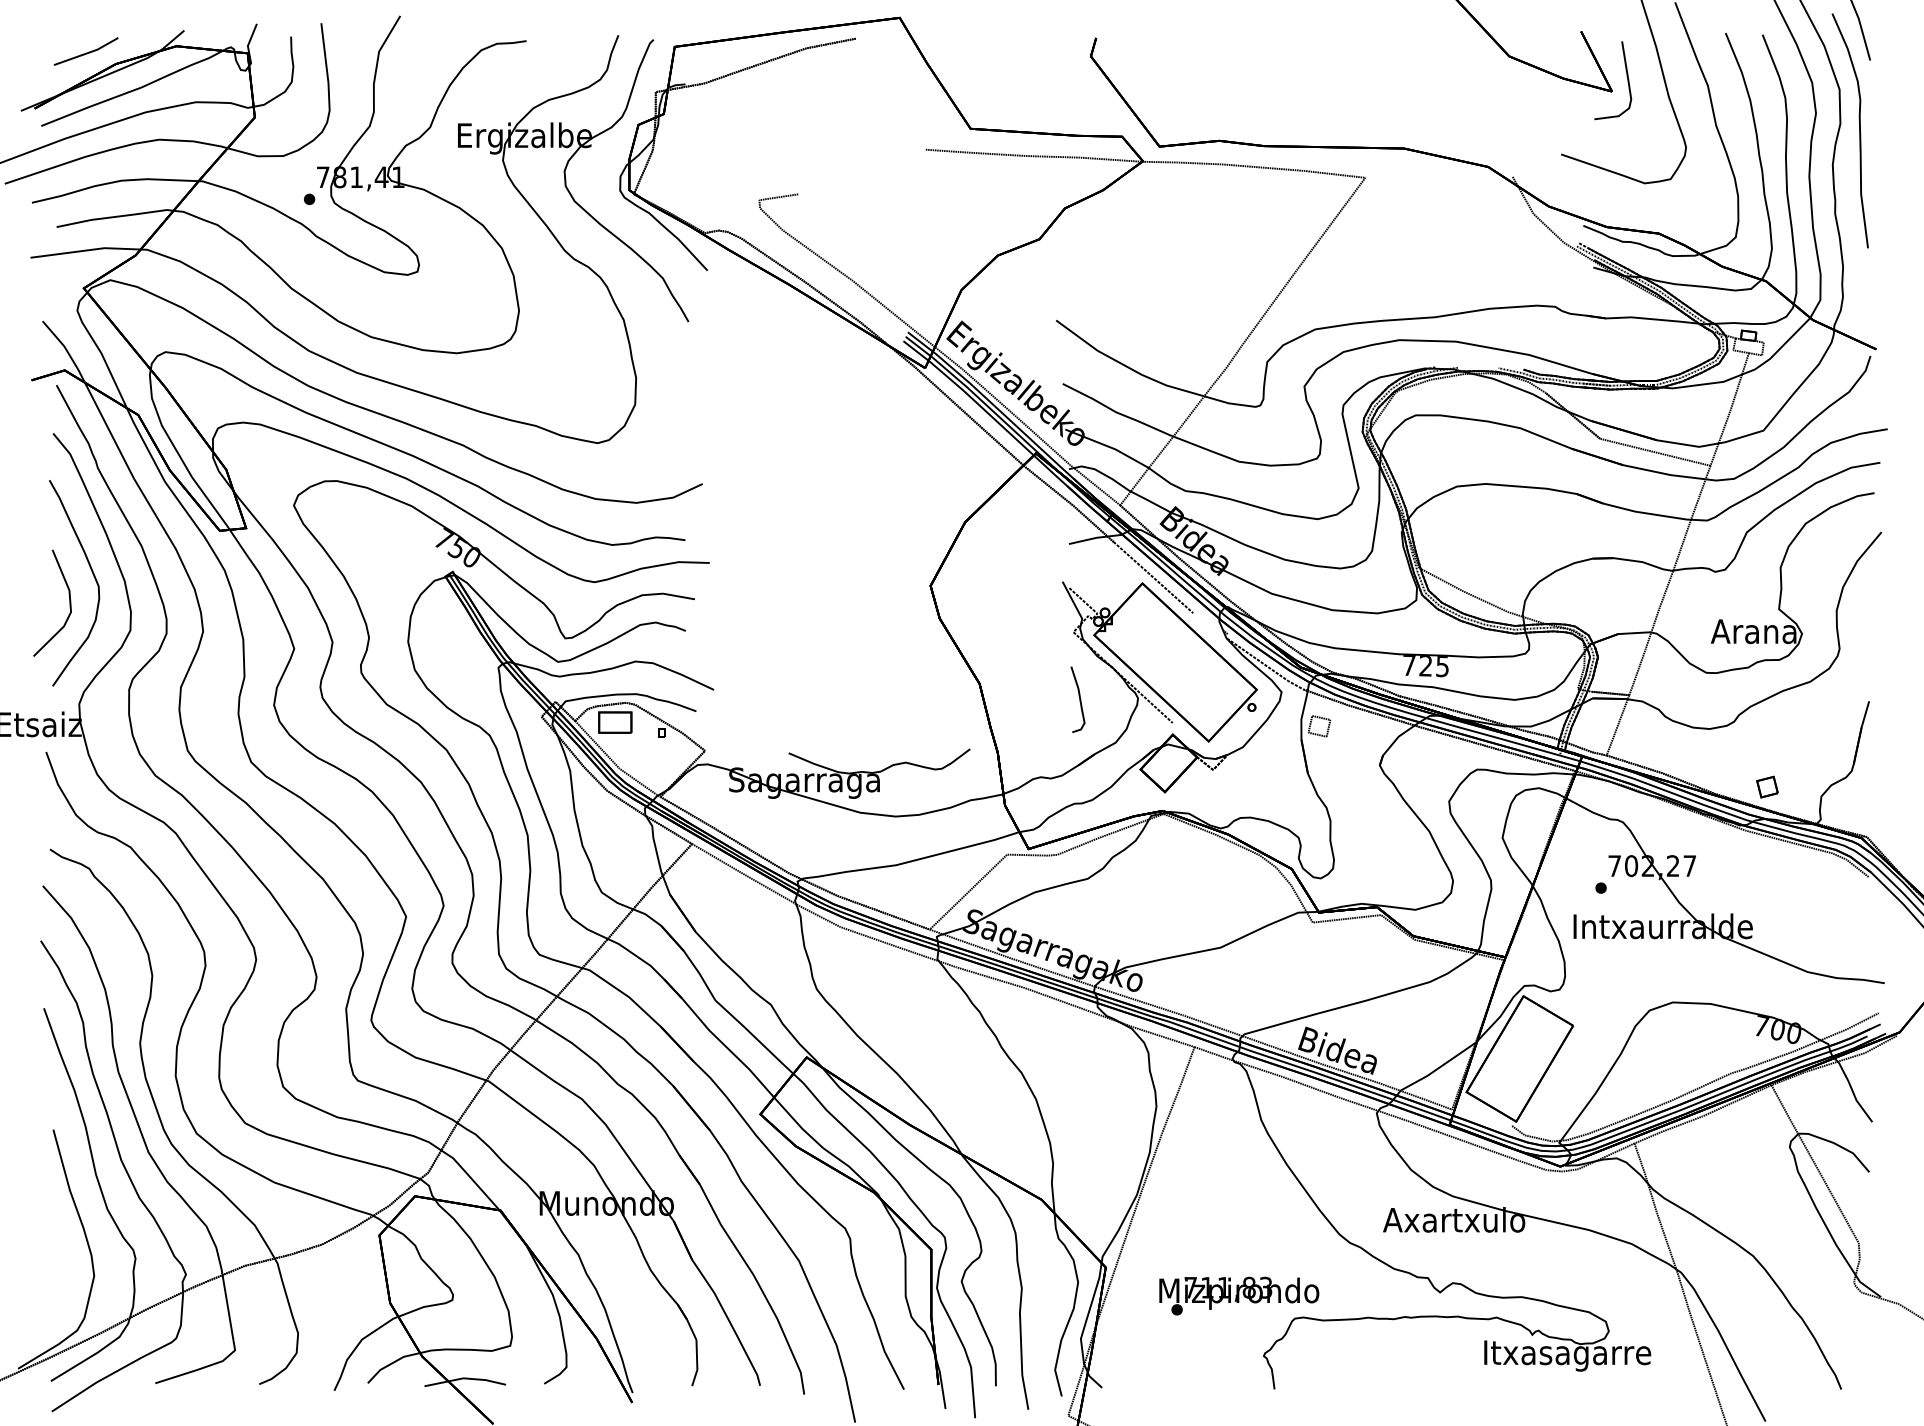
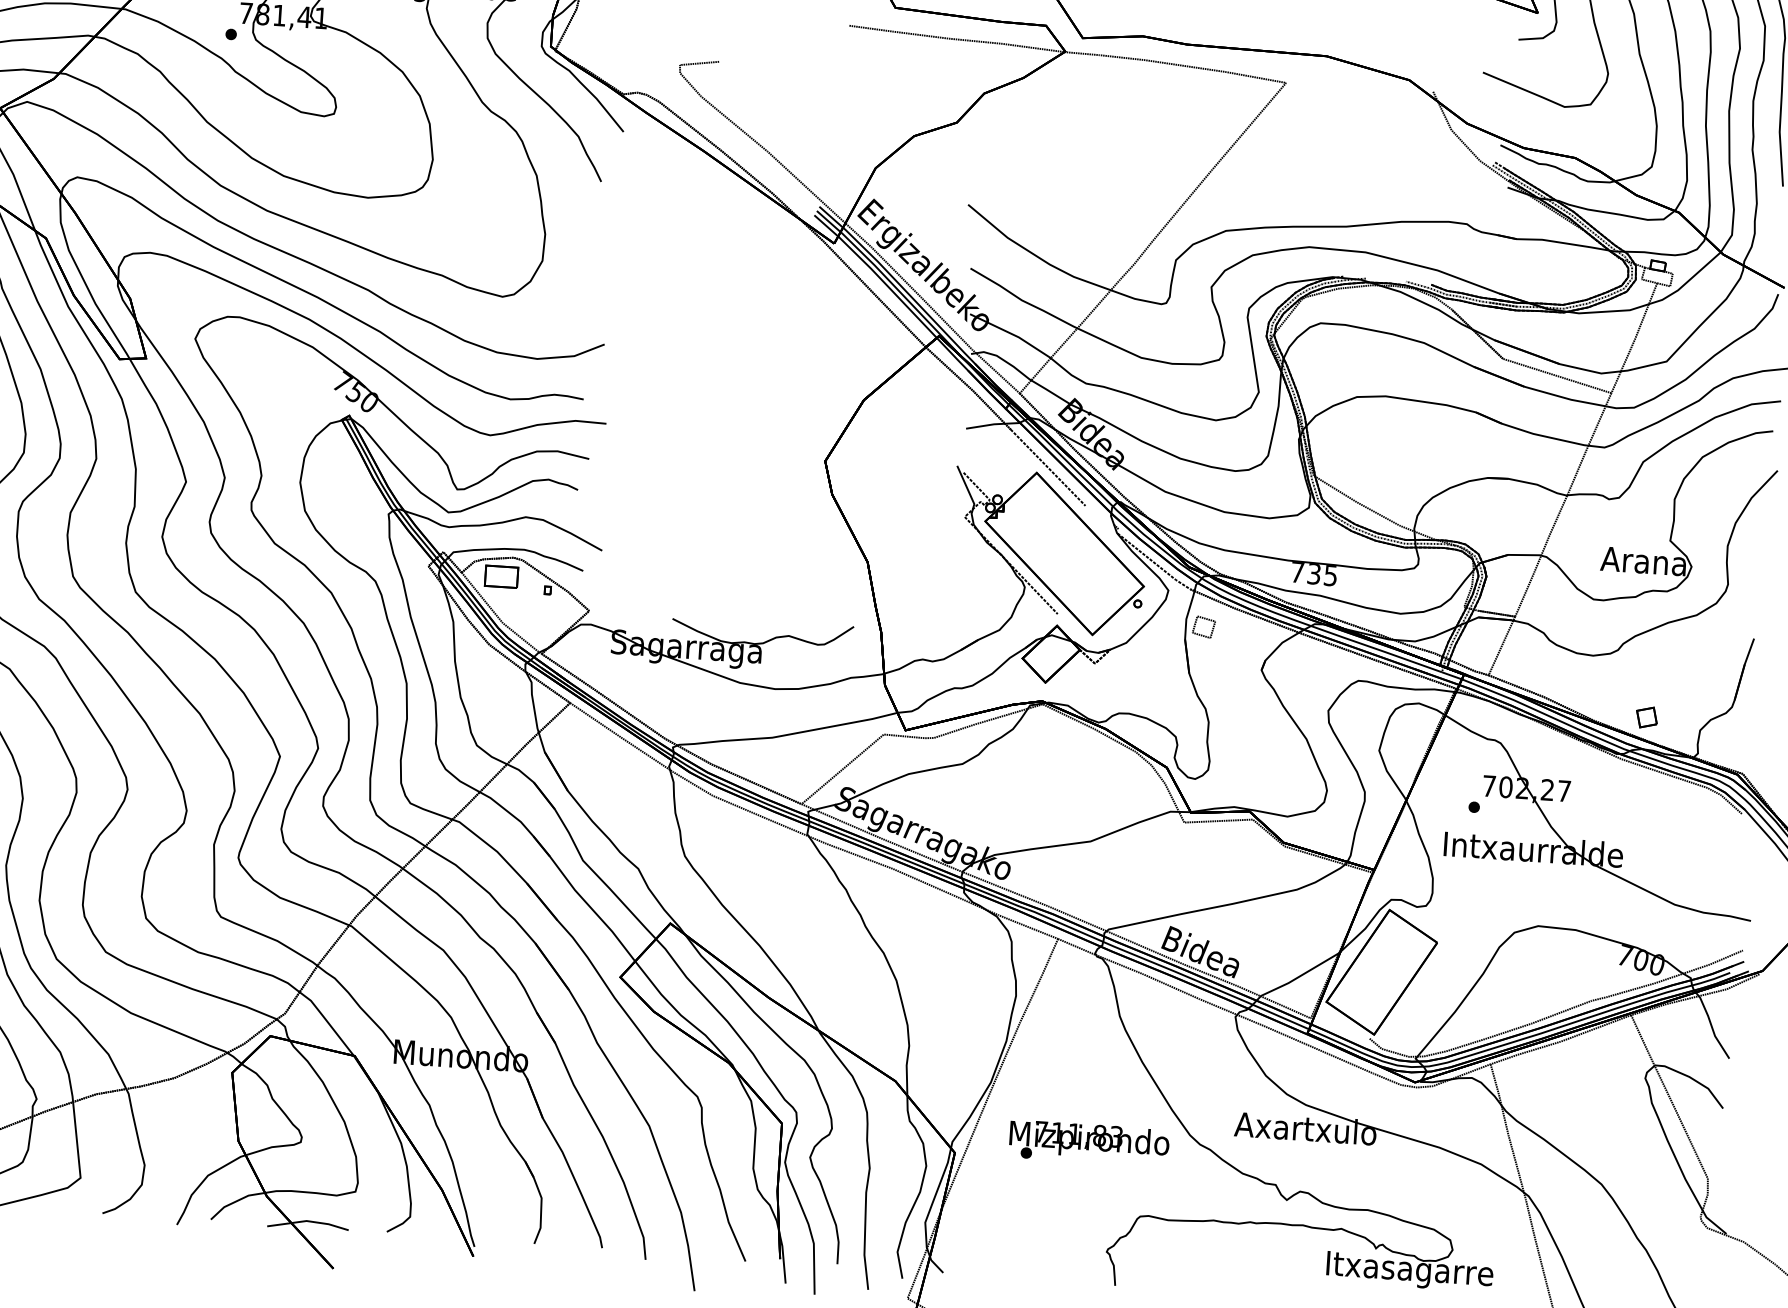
text: (1425, 666) -> (1313, 574), 725 -> 735
curve: (1079, 699) -> (966, 584), removed
text: (1239, 1295) -> (1089, 1142), moved

